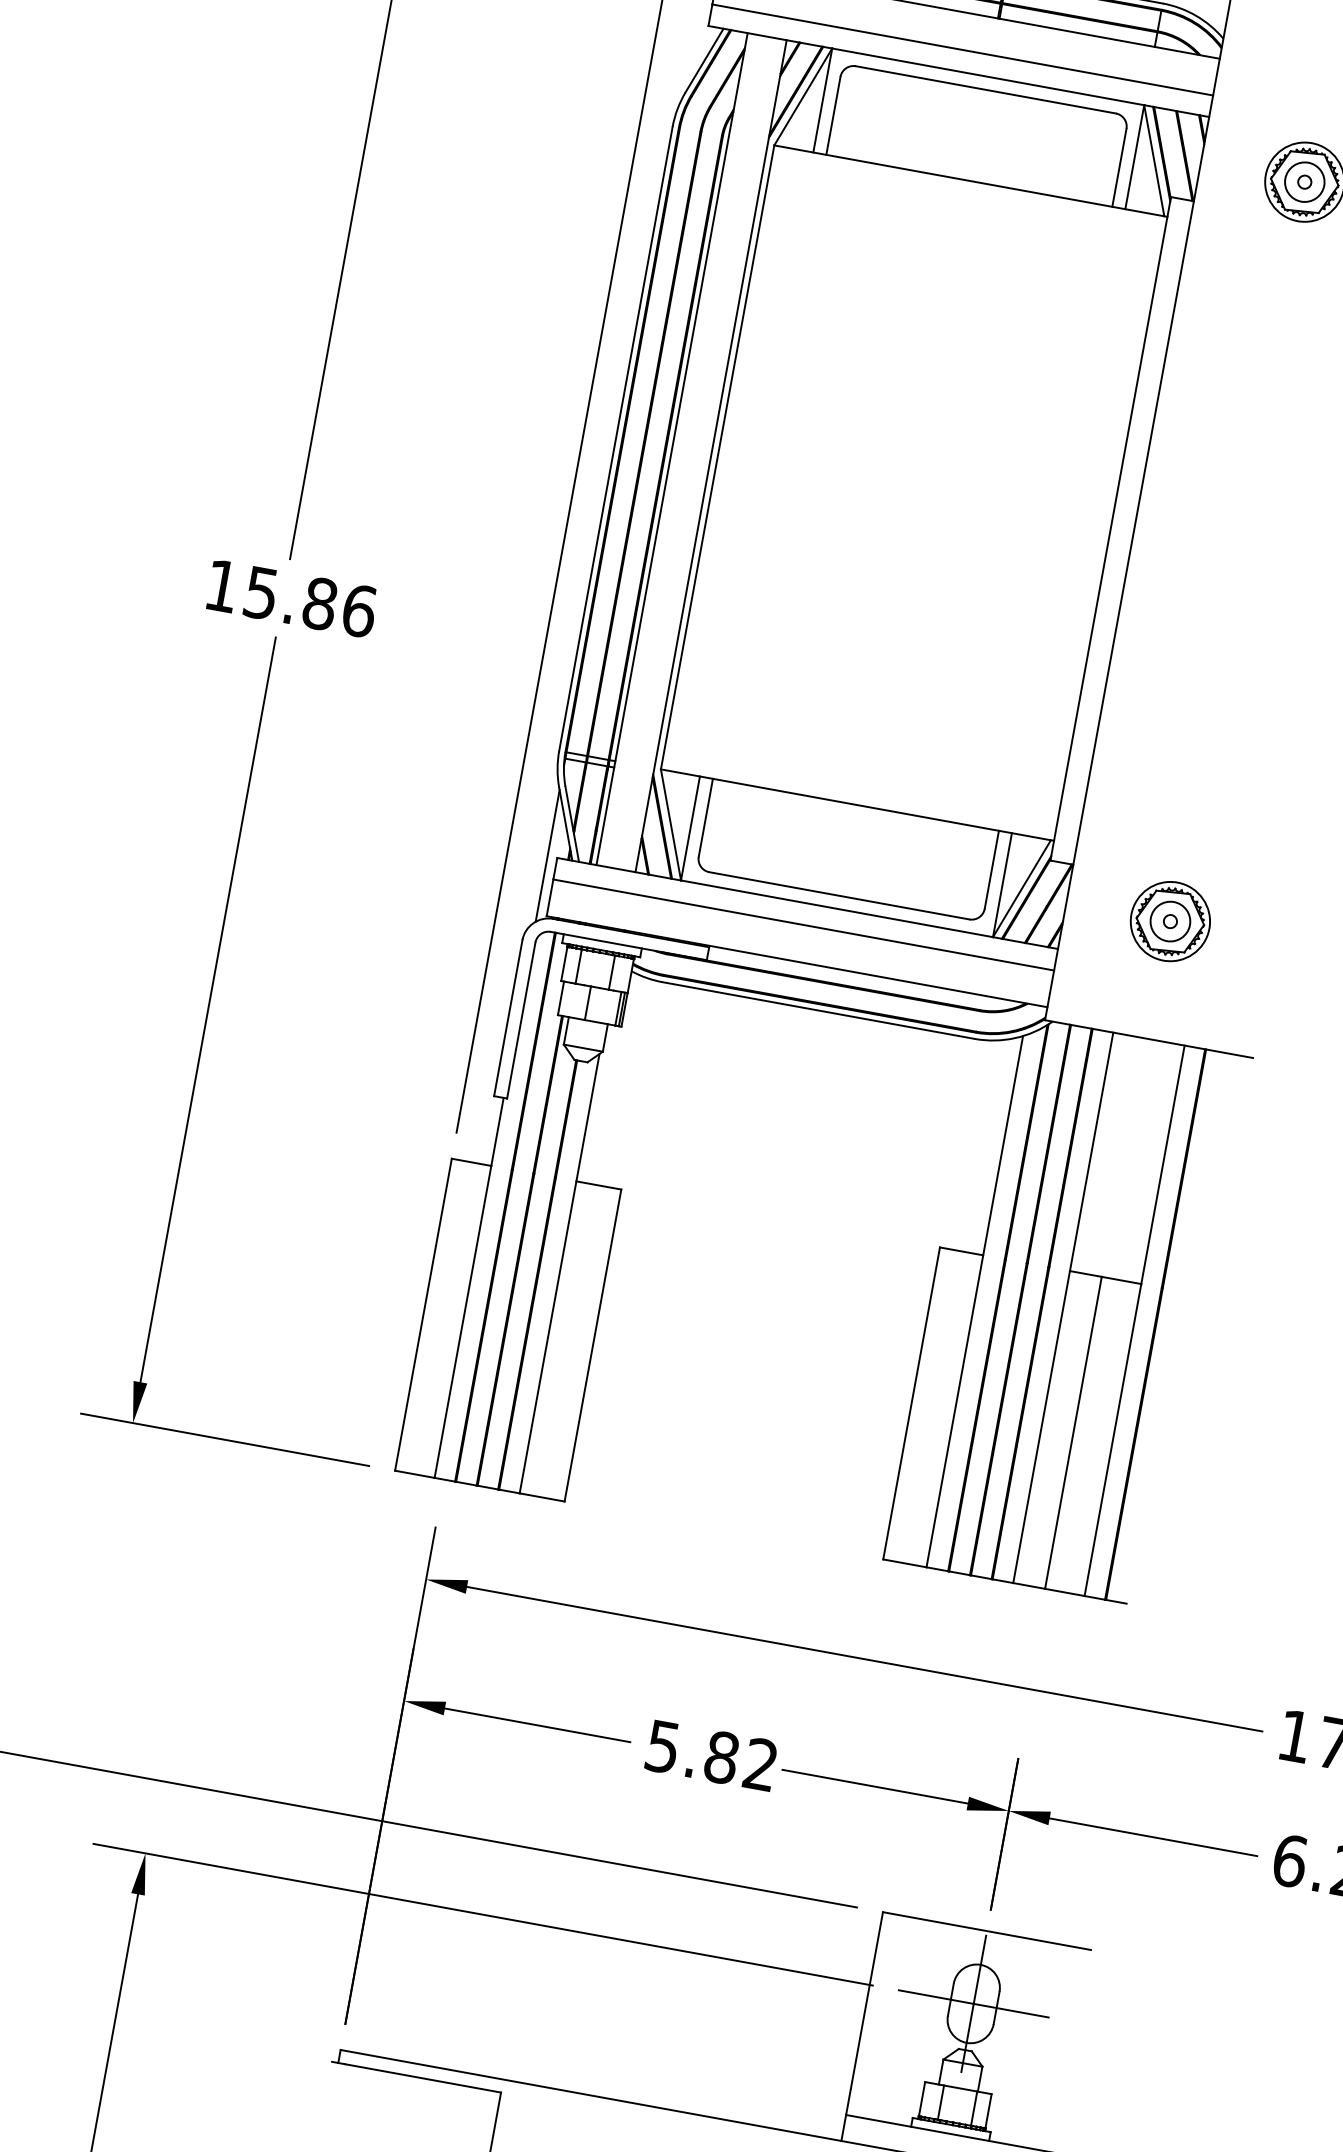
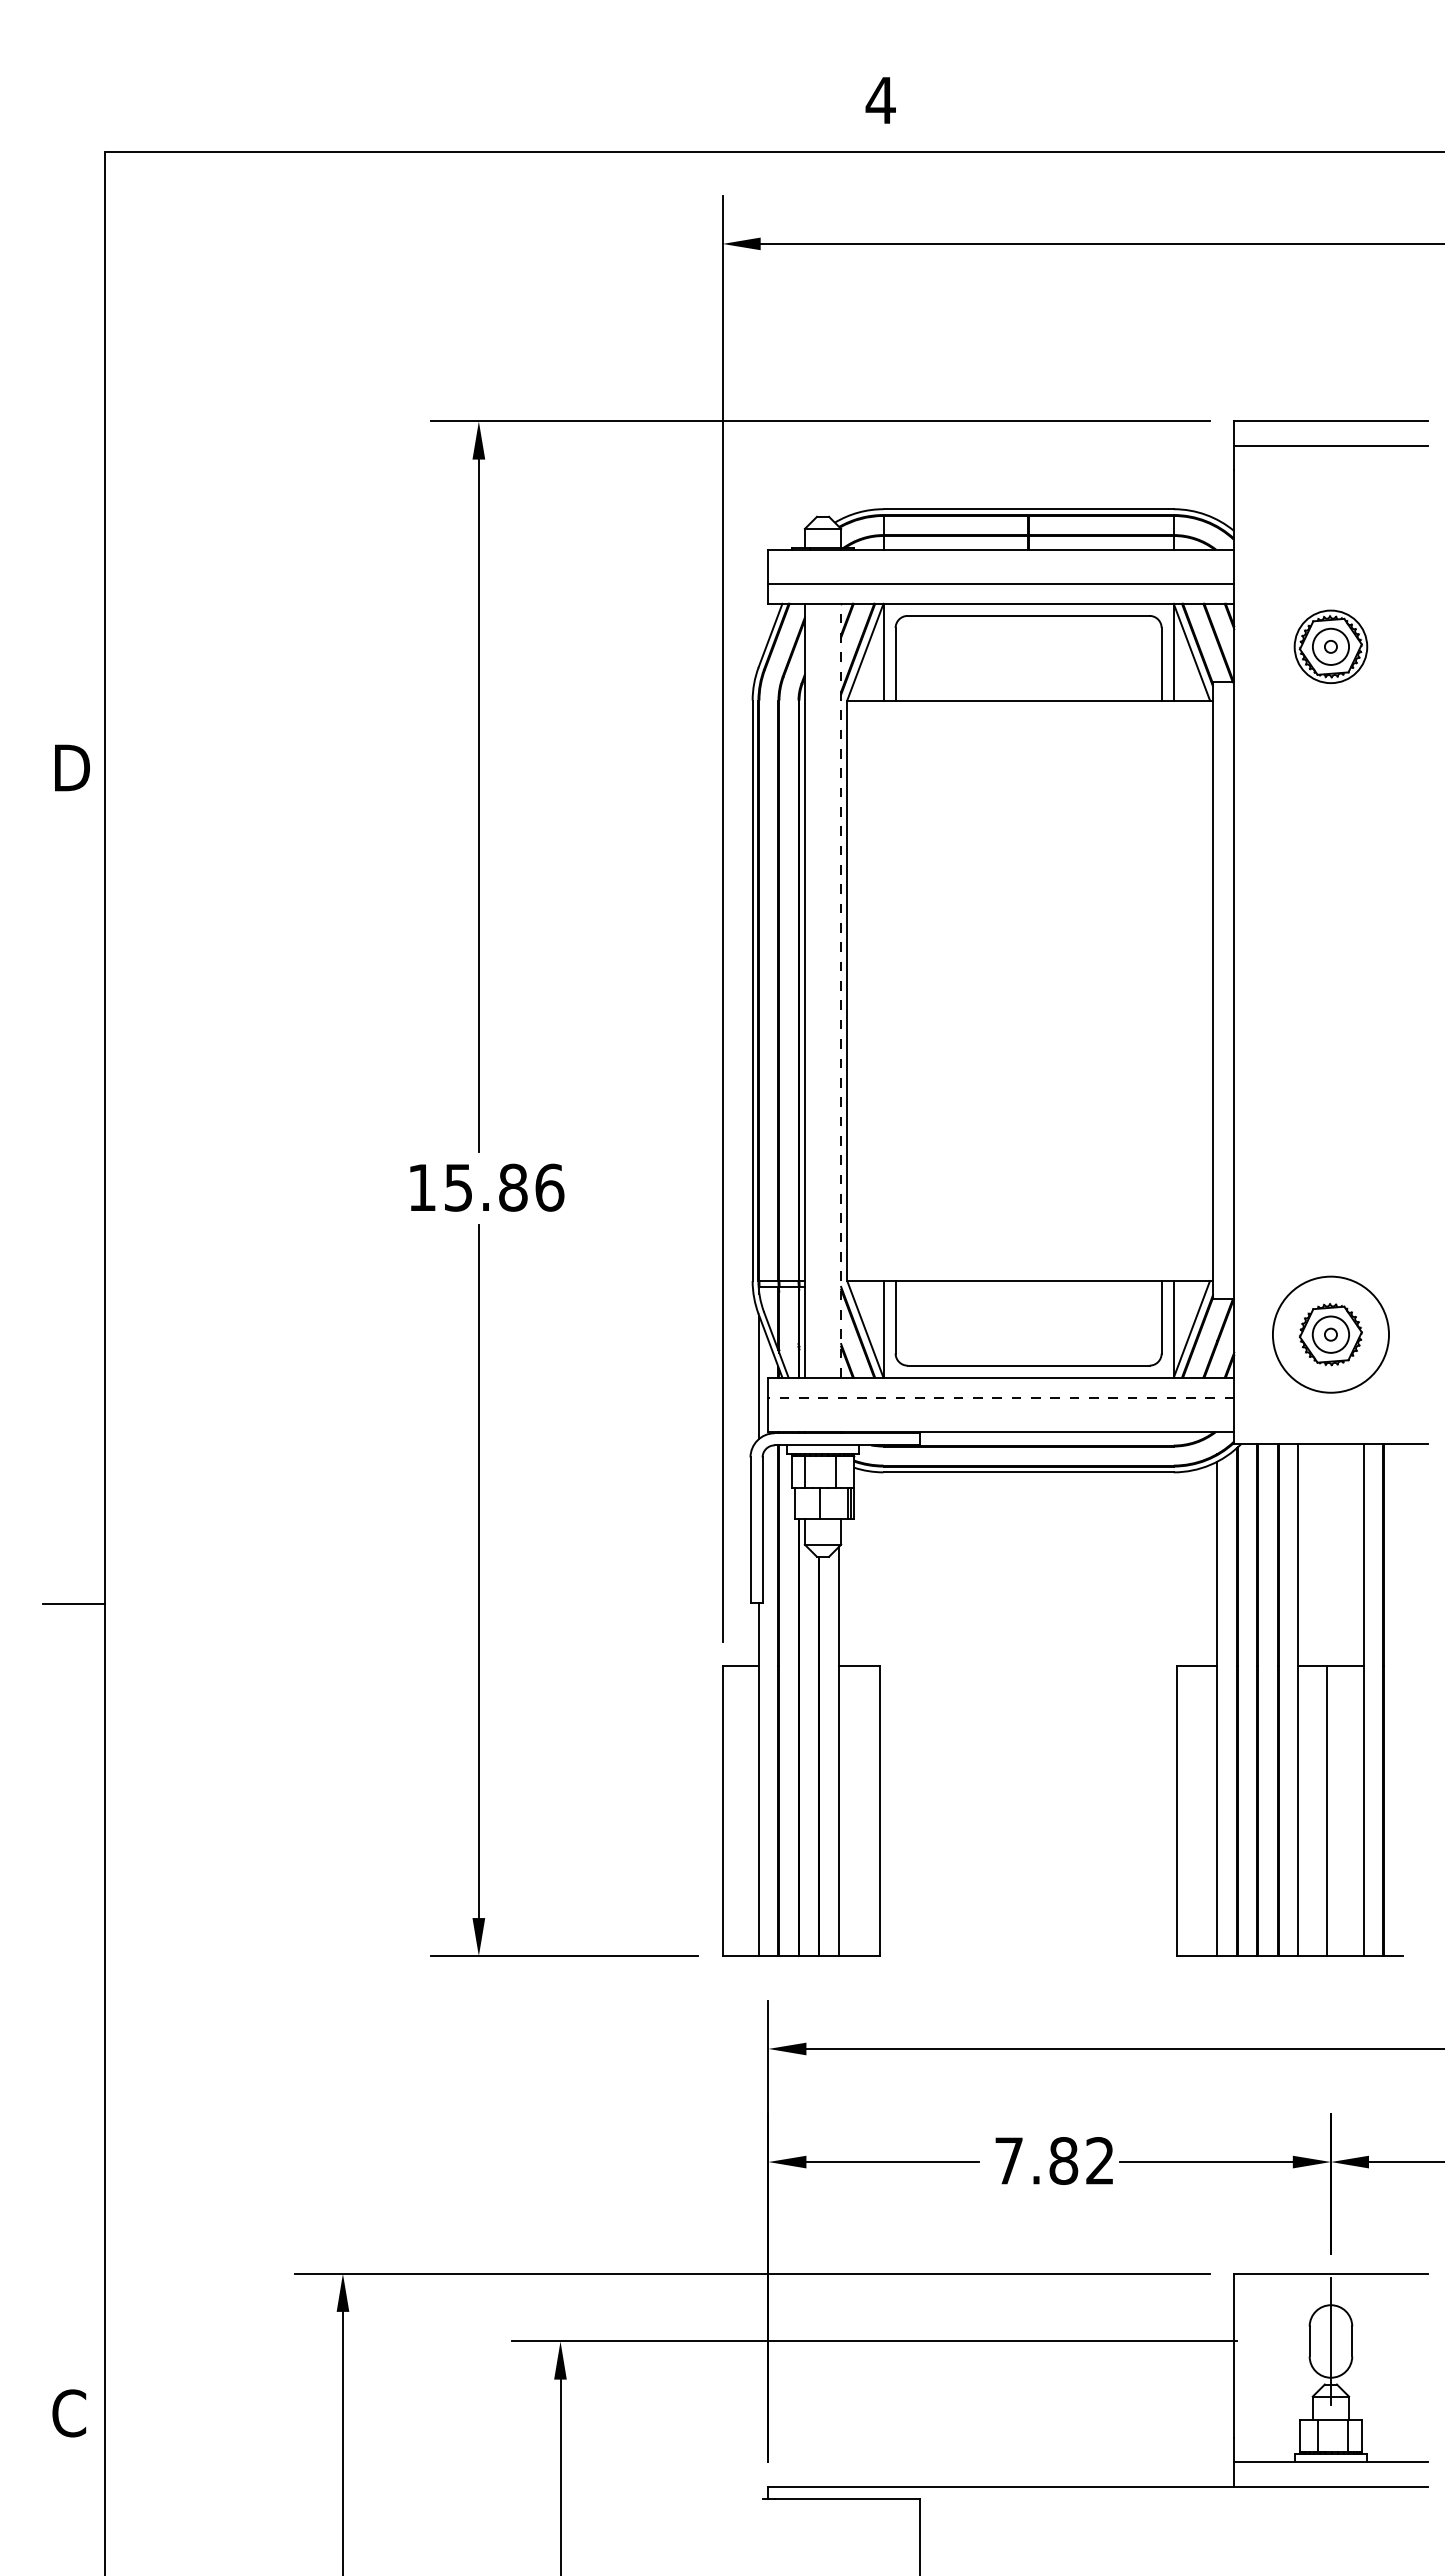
line: (711, 455) -> (841, 990), solid -> dashed
circle: (1169, 921) -> (1330, 1334), size x1.6
line: (803, 924) -> (1001, 1397), solid -> dashed
text: (662, 1746) -> (1008, 2160), 5.82 -> 7.82
line: (973, 2003) -> (1330, 2341), removed

